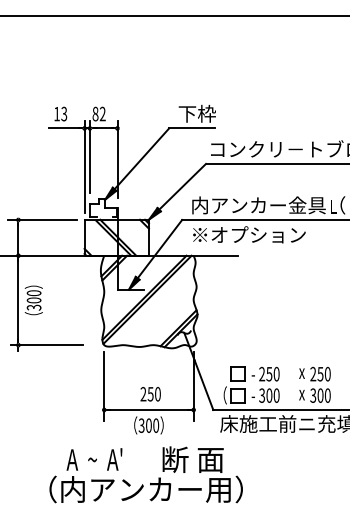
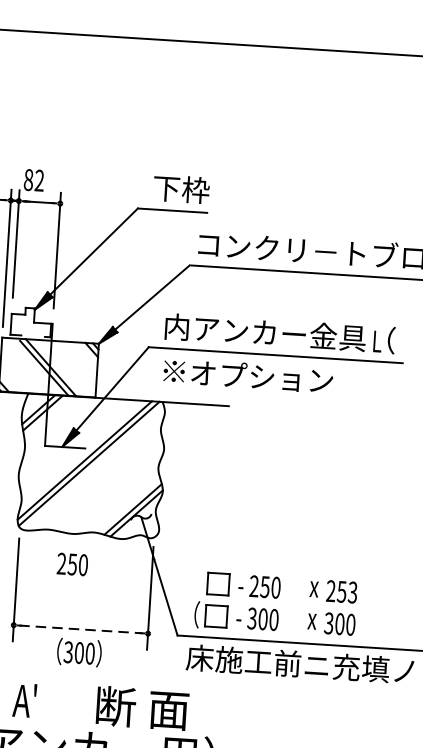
text: (327, 374) -> (352, 593), 250 -> 253
text: (150, 394) -> (72, 564), moved
line: (149, 409) -> (81, 628), solid -> dashed

